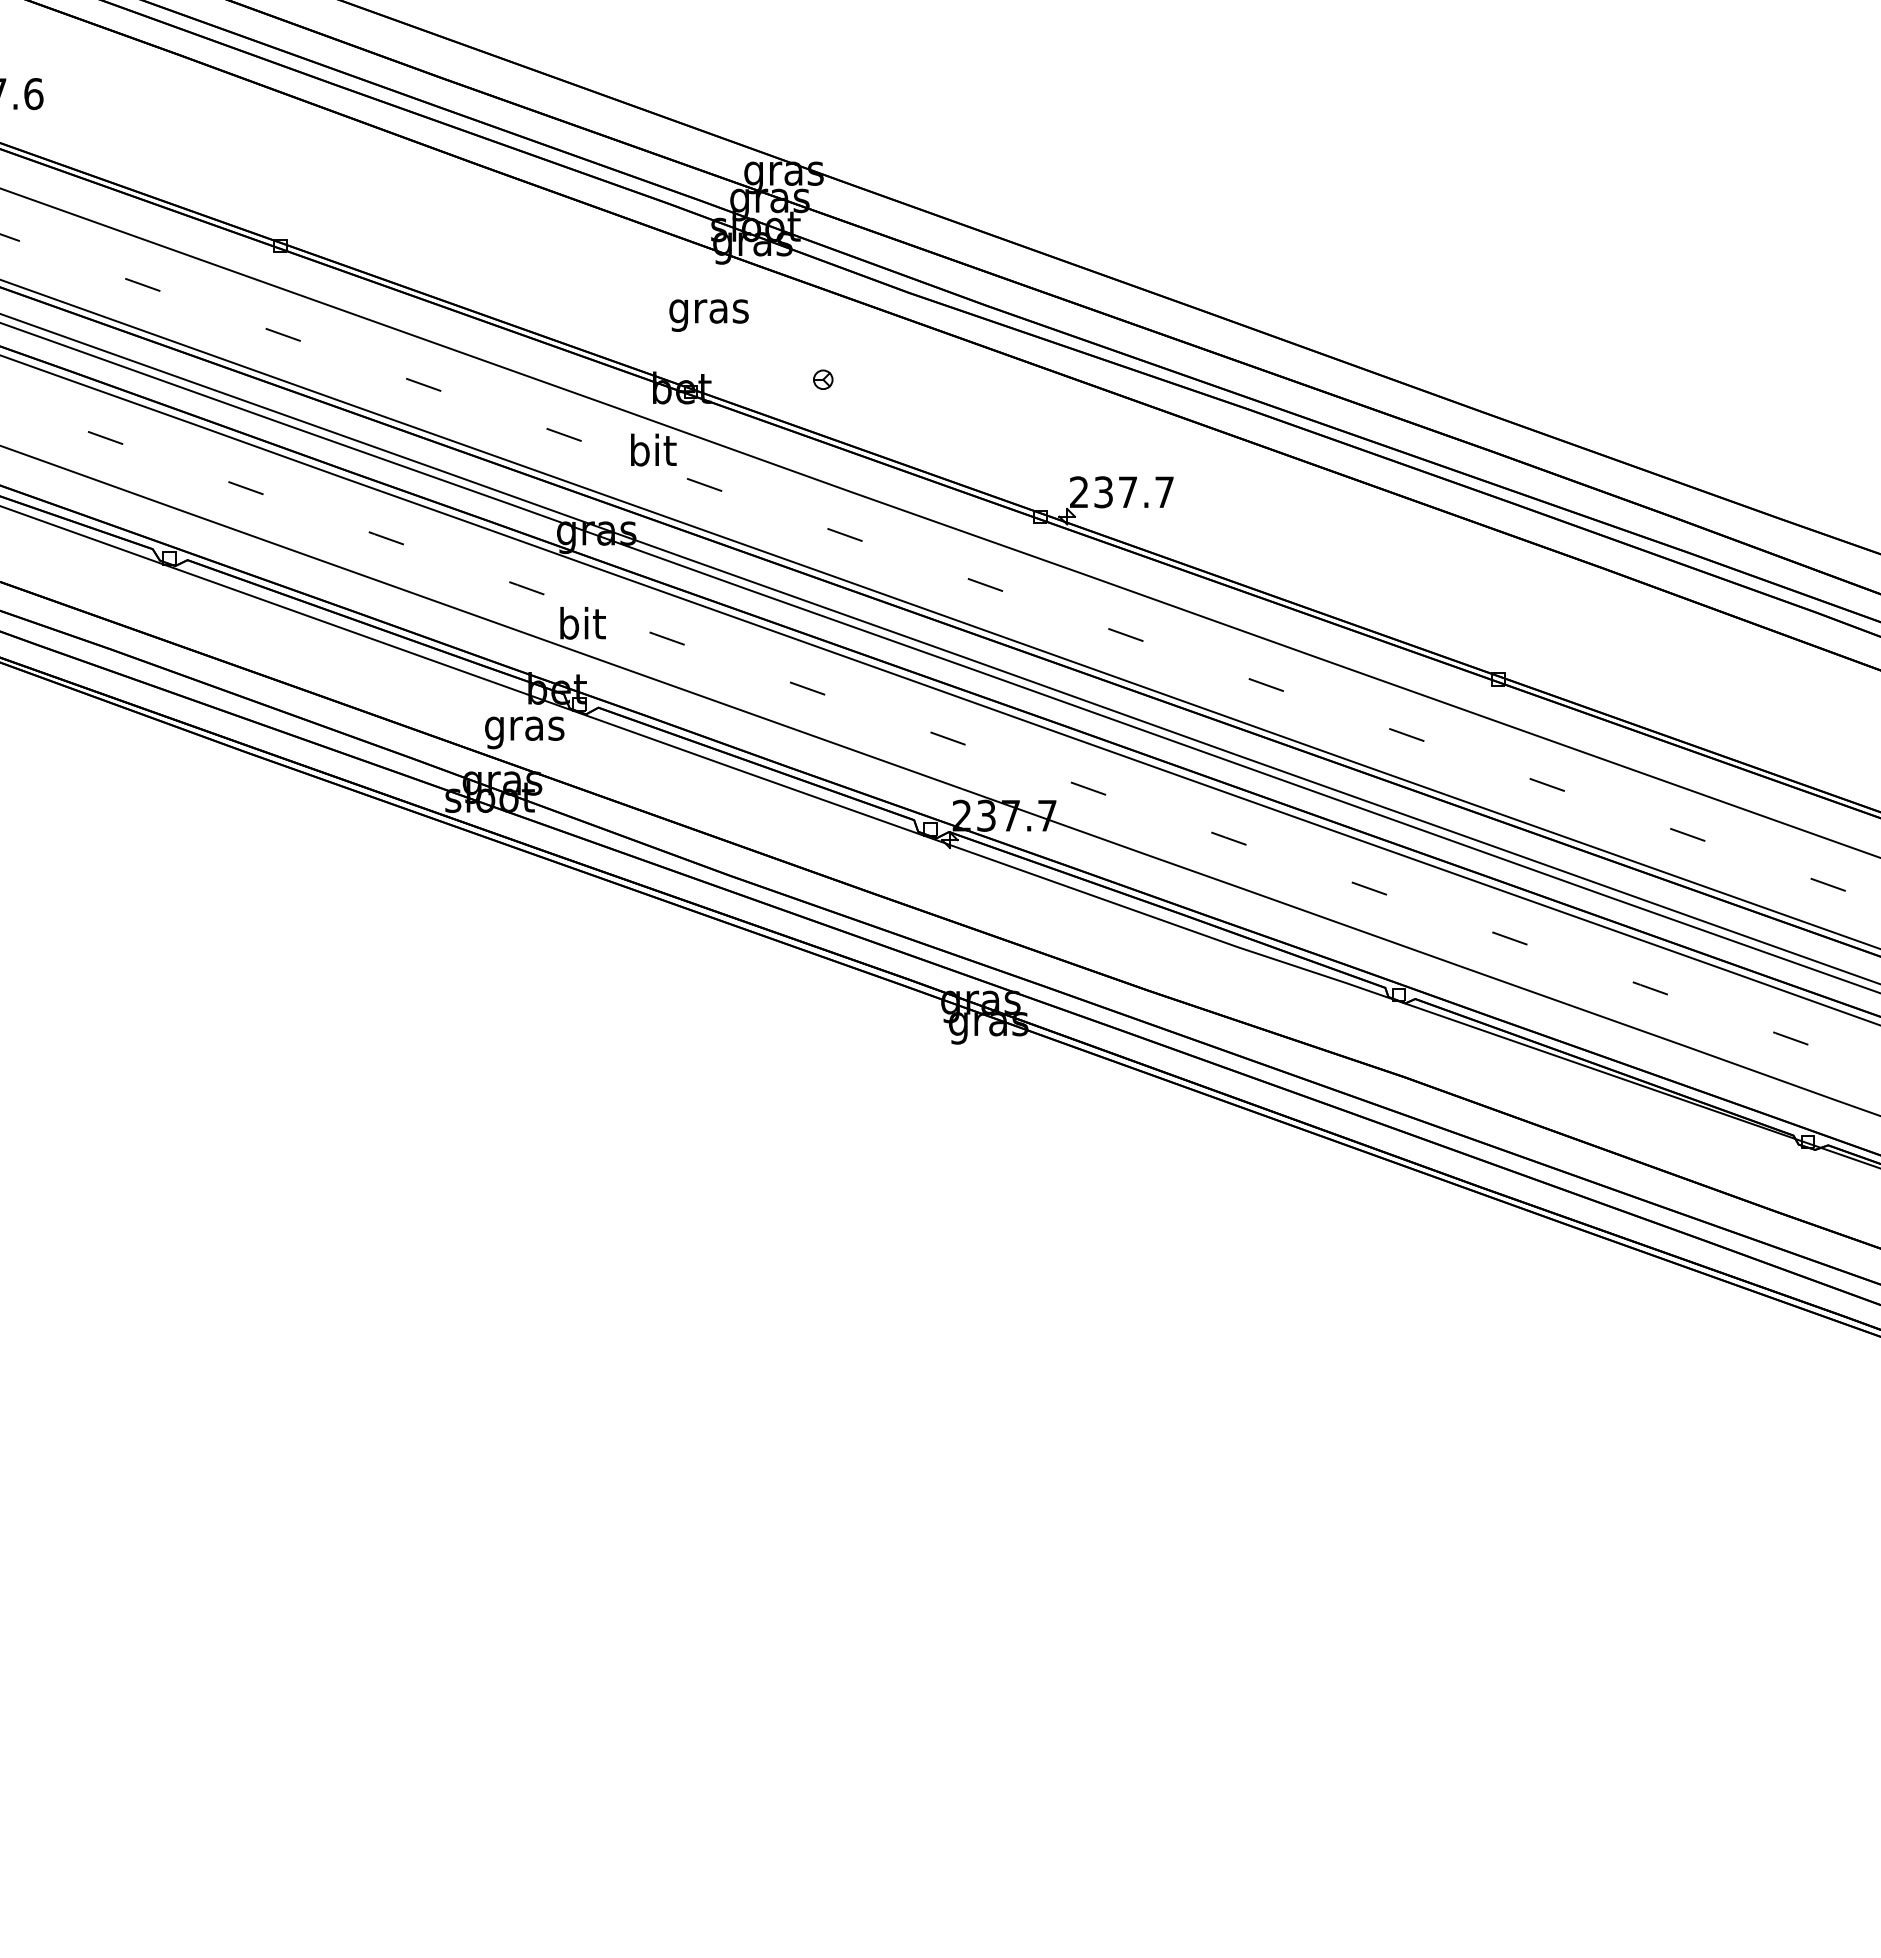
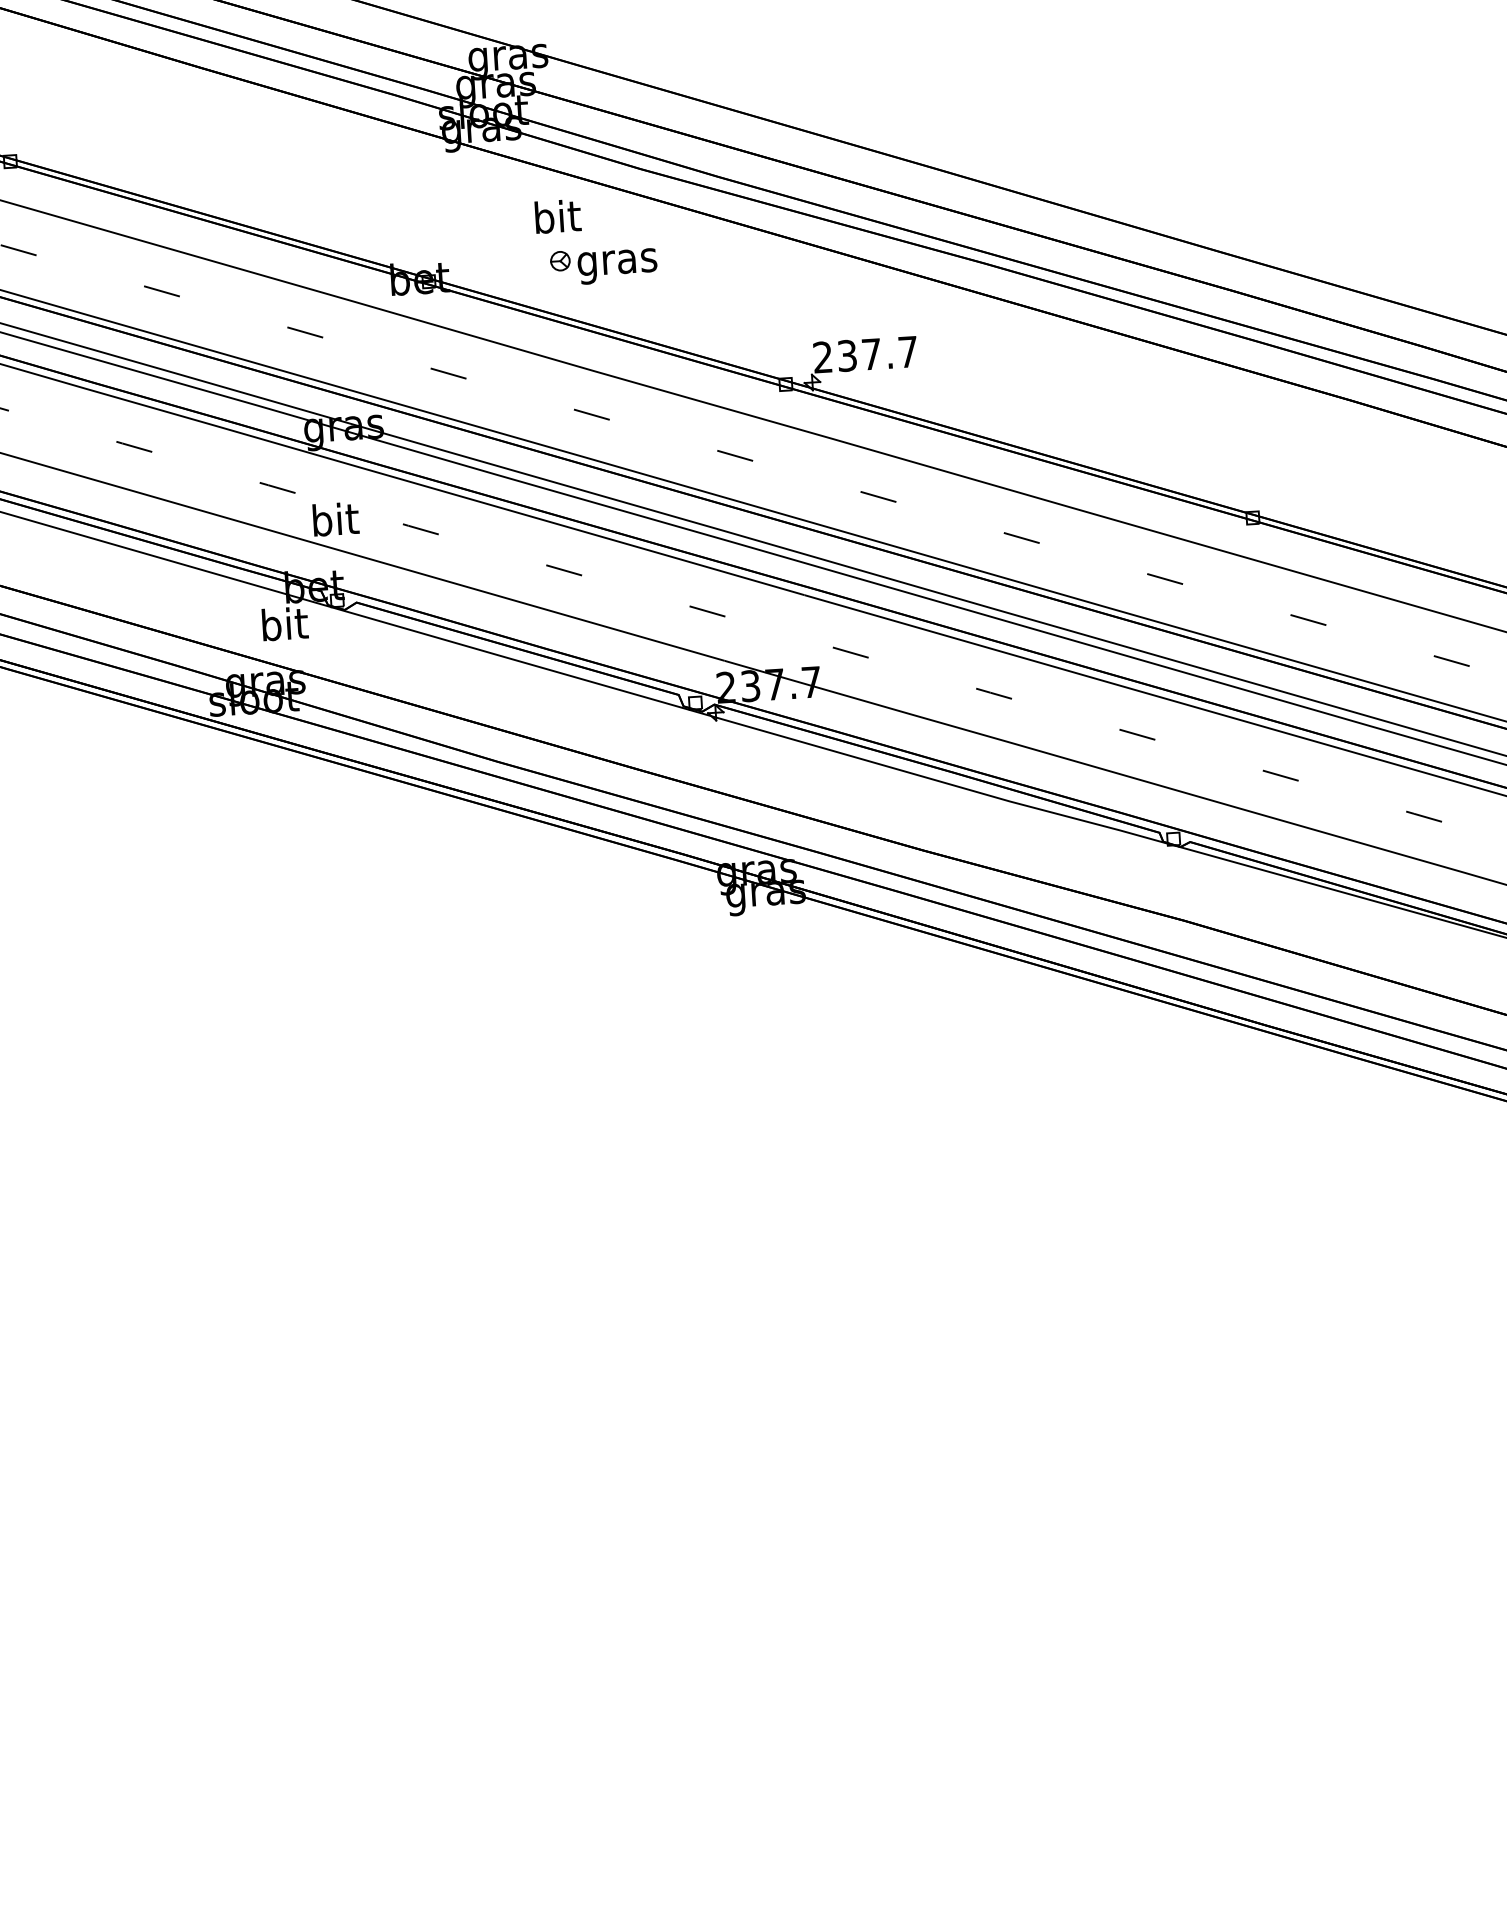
text: (708, 315) -> (617, 266), moved
text: (653, 449) -> (557, 215), moved
text: (524, 728) -> (284, 627), gras -> bit

